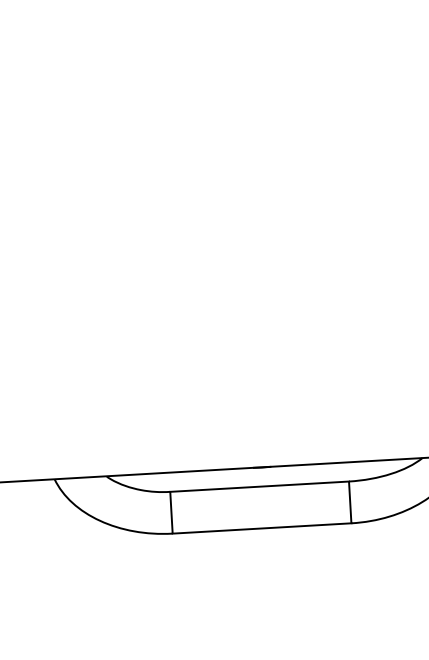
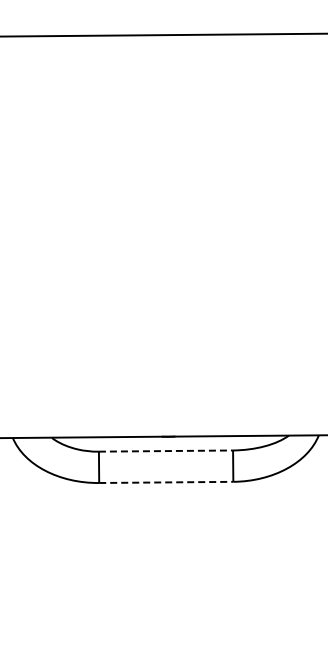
line: (260, 487) -> (166, 451), solid -> dashed
line: (262, 528) -> (166, 482), solid -> dashed

